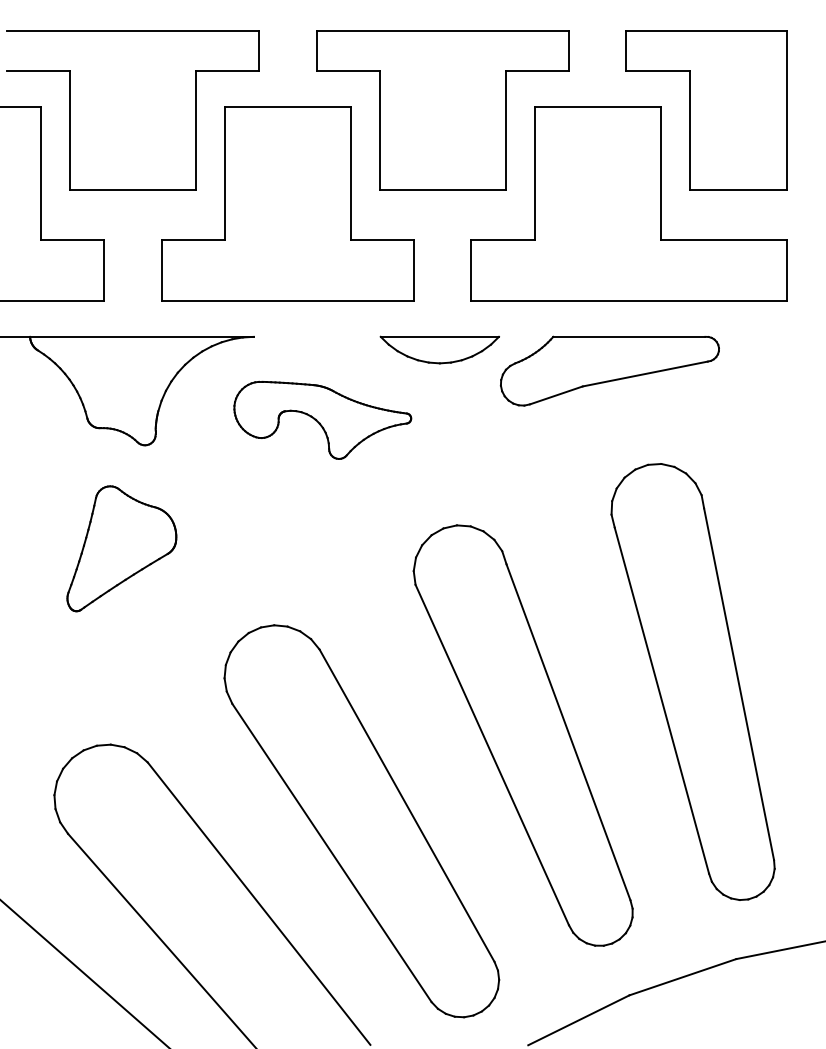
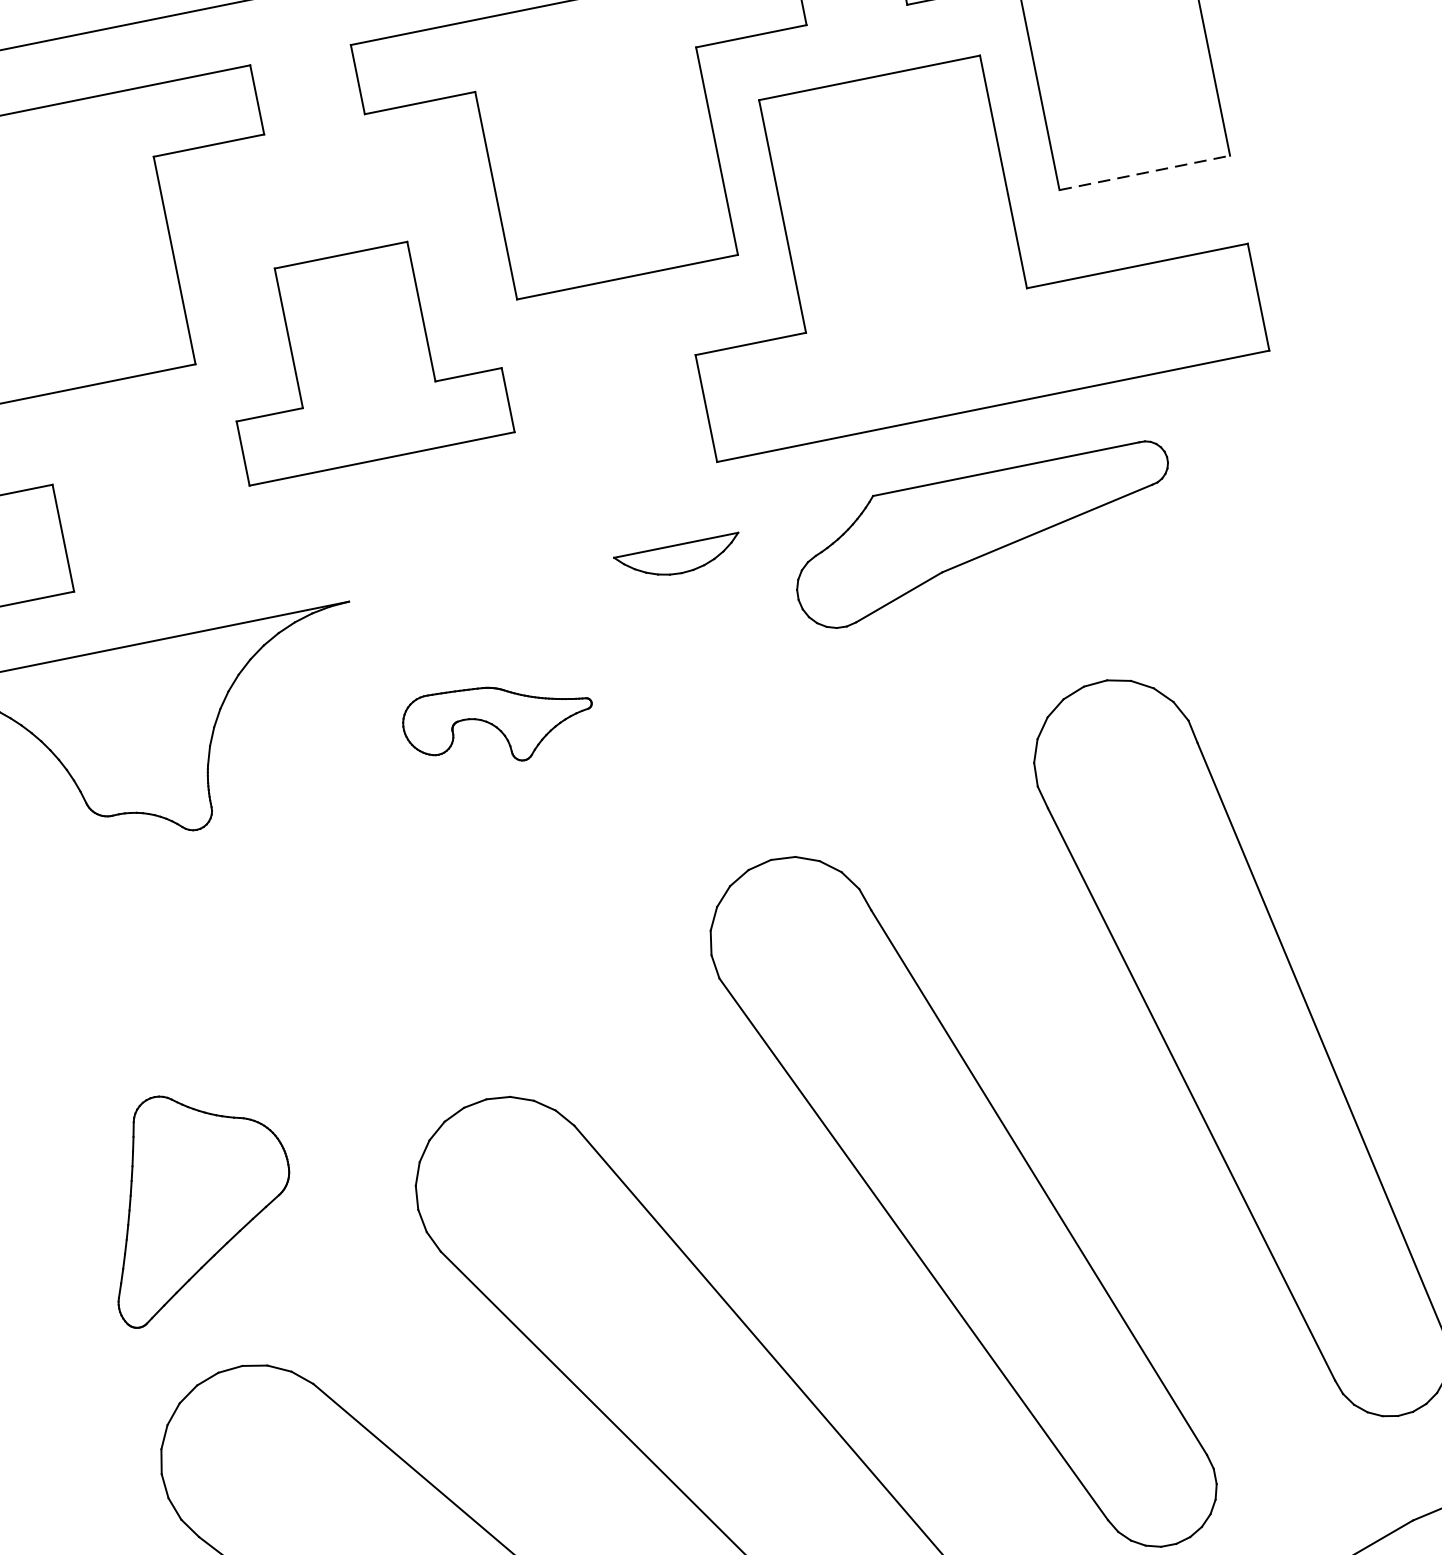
line: (738, 189) -> (1145, 172), solid -> dashed
part: (287, 203) -> (360, 356), size x0.6
part: (439, 349) -> (678, 558), size x0.6
part: (322, 419) -> (498, 722), size x0.6
part: (121, 548) -> (196, 1201), moved

